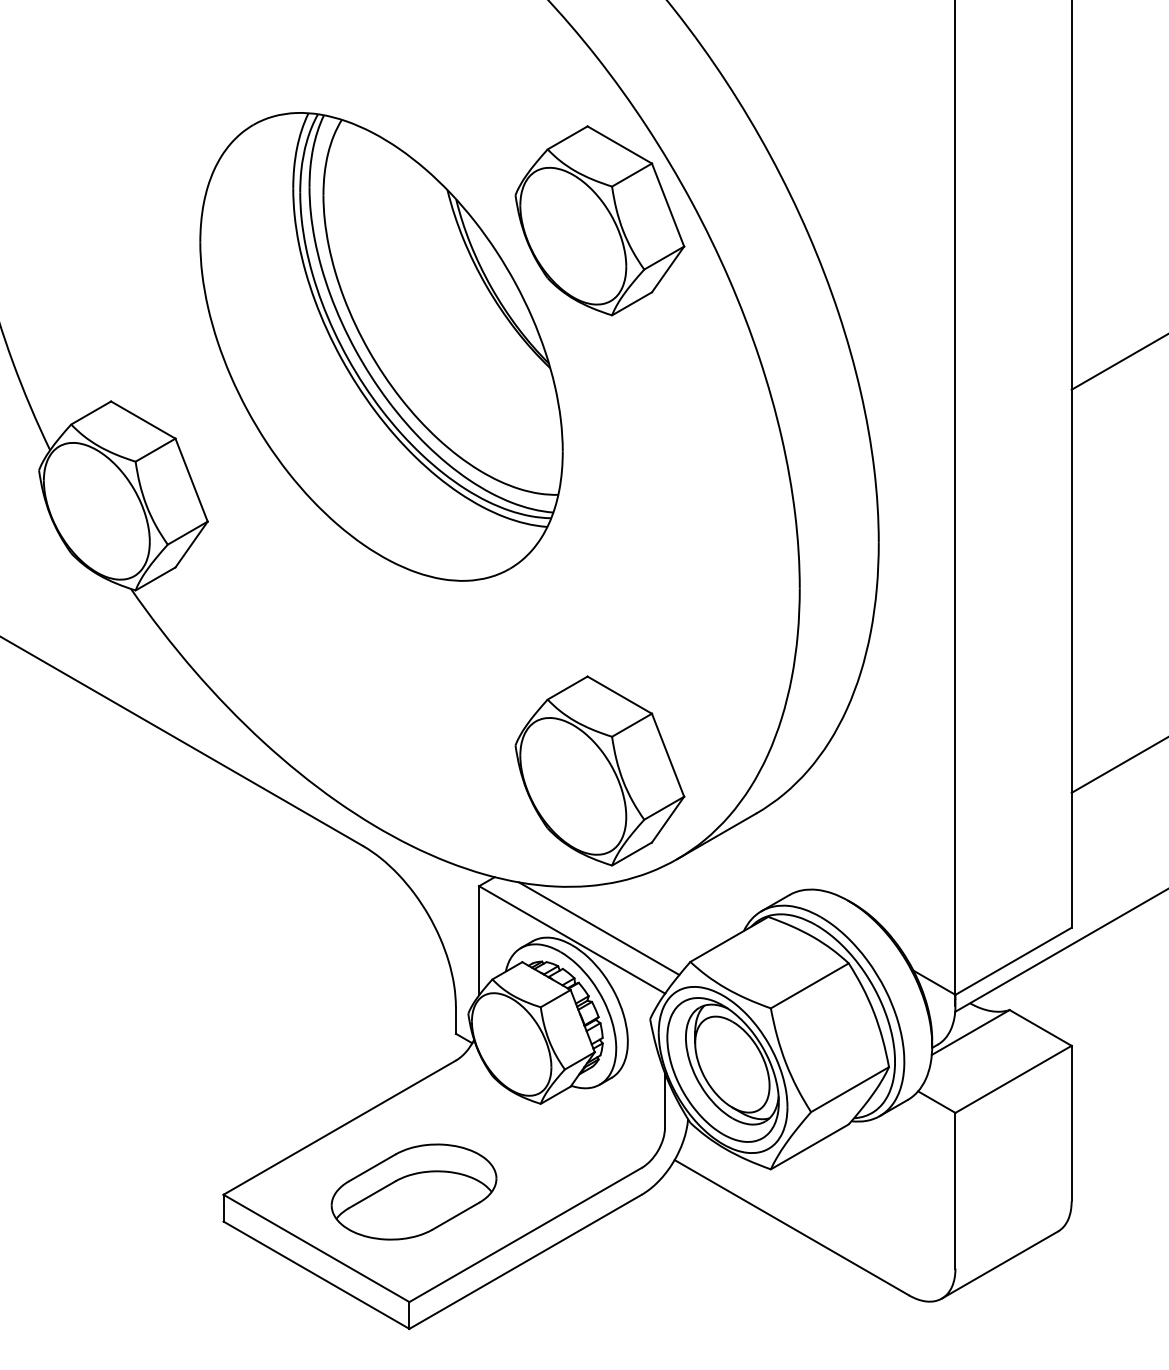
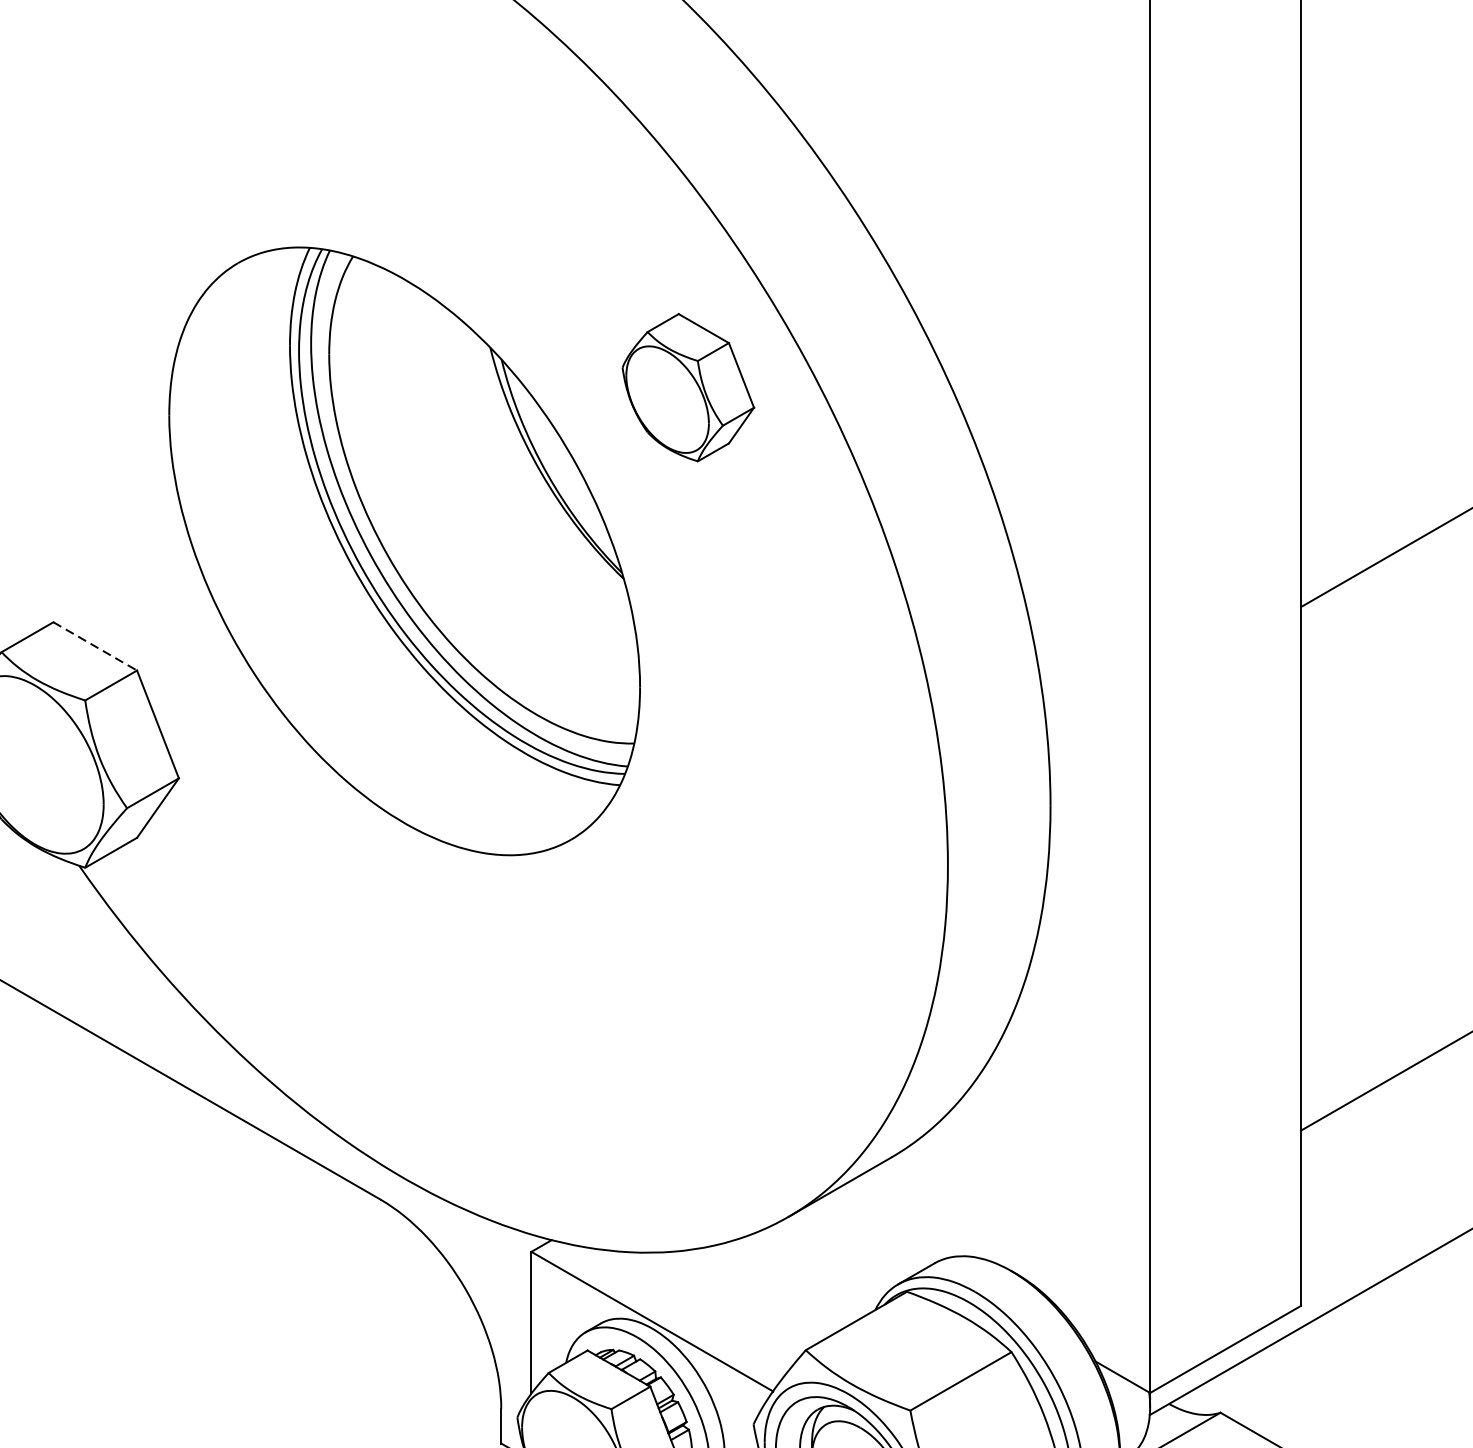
part: (599, 220) -> (687, 387), size x0.6
line: (143, 420) -> (95, 646), solid -> dashed
part: (599, 770) -> (687, 1101), removed
line: (598, 928) -> (686, 1306), removed

